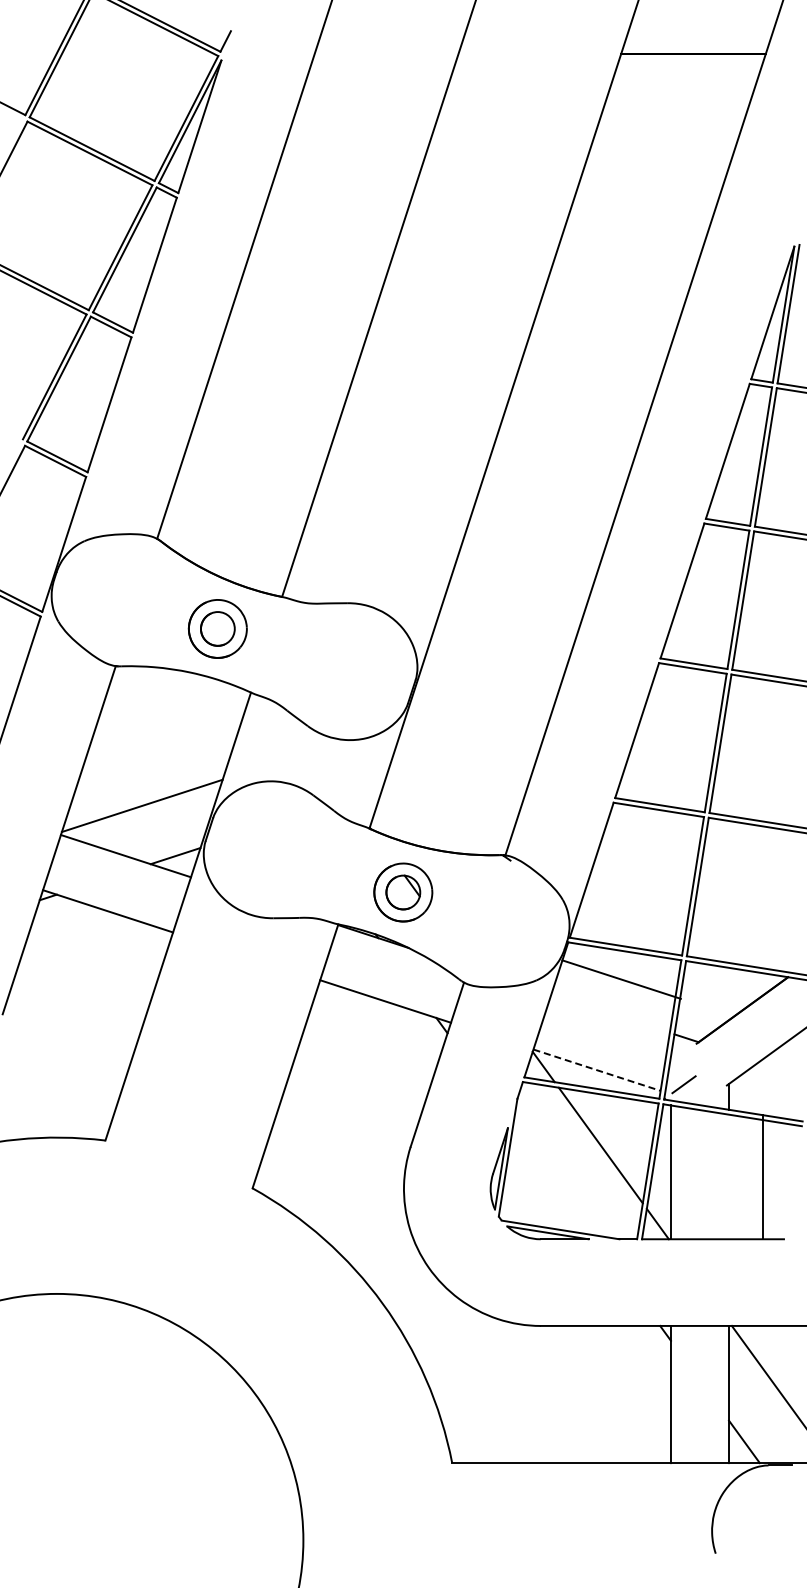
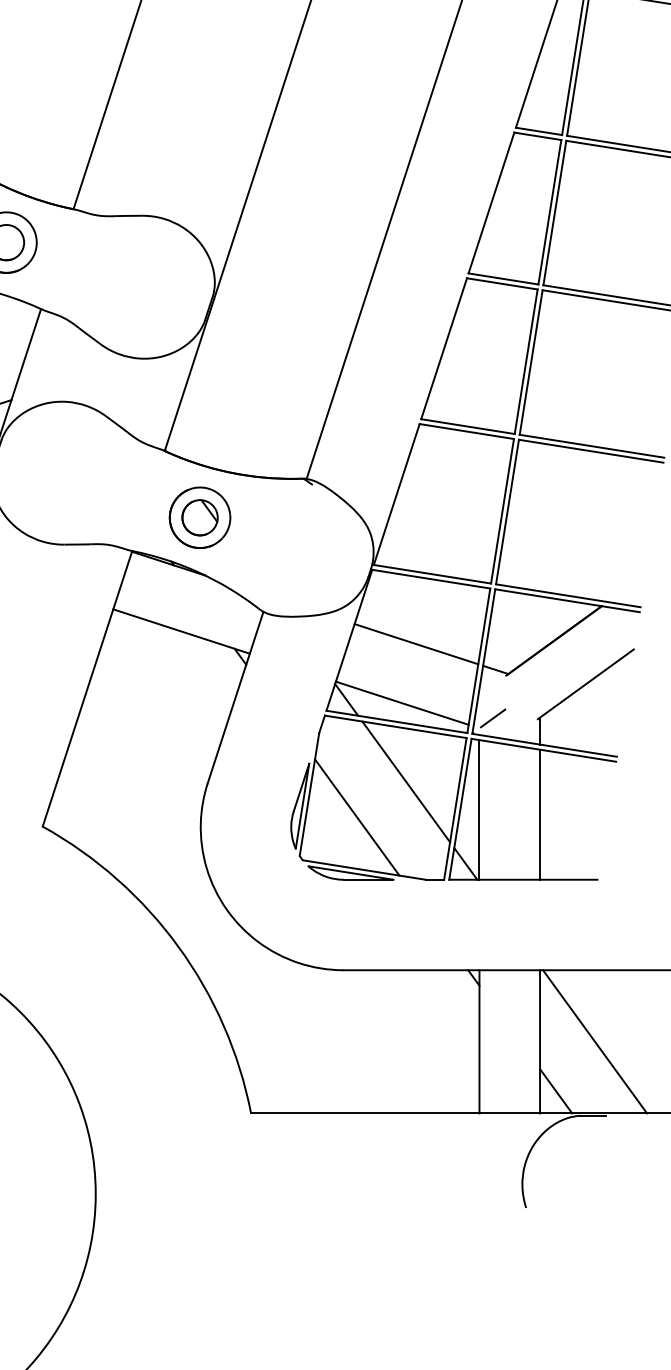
line: (621, 979) -> (416, 644), moved
line: (597, 1070) -> (402, 703), dashed -> solid
line: (762, 1176) -> (539, 814), moved
line: (553, 1179) -> (356, 817), added

